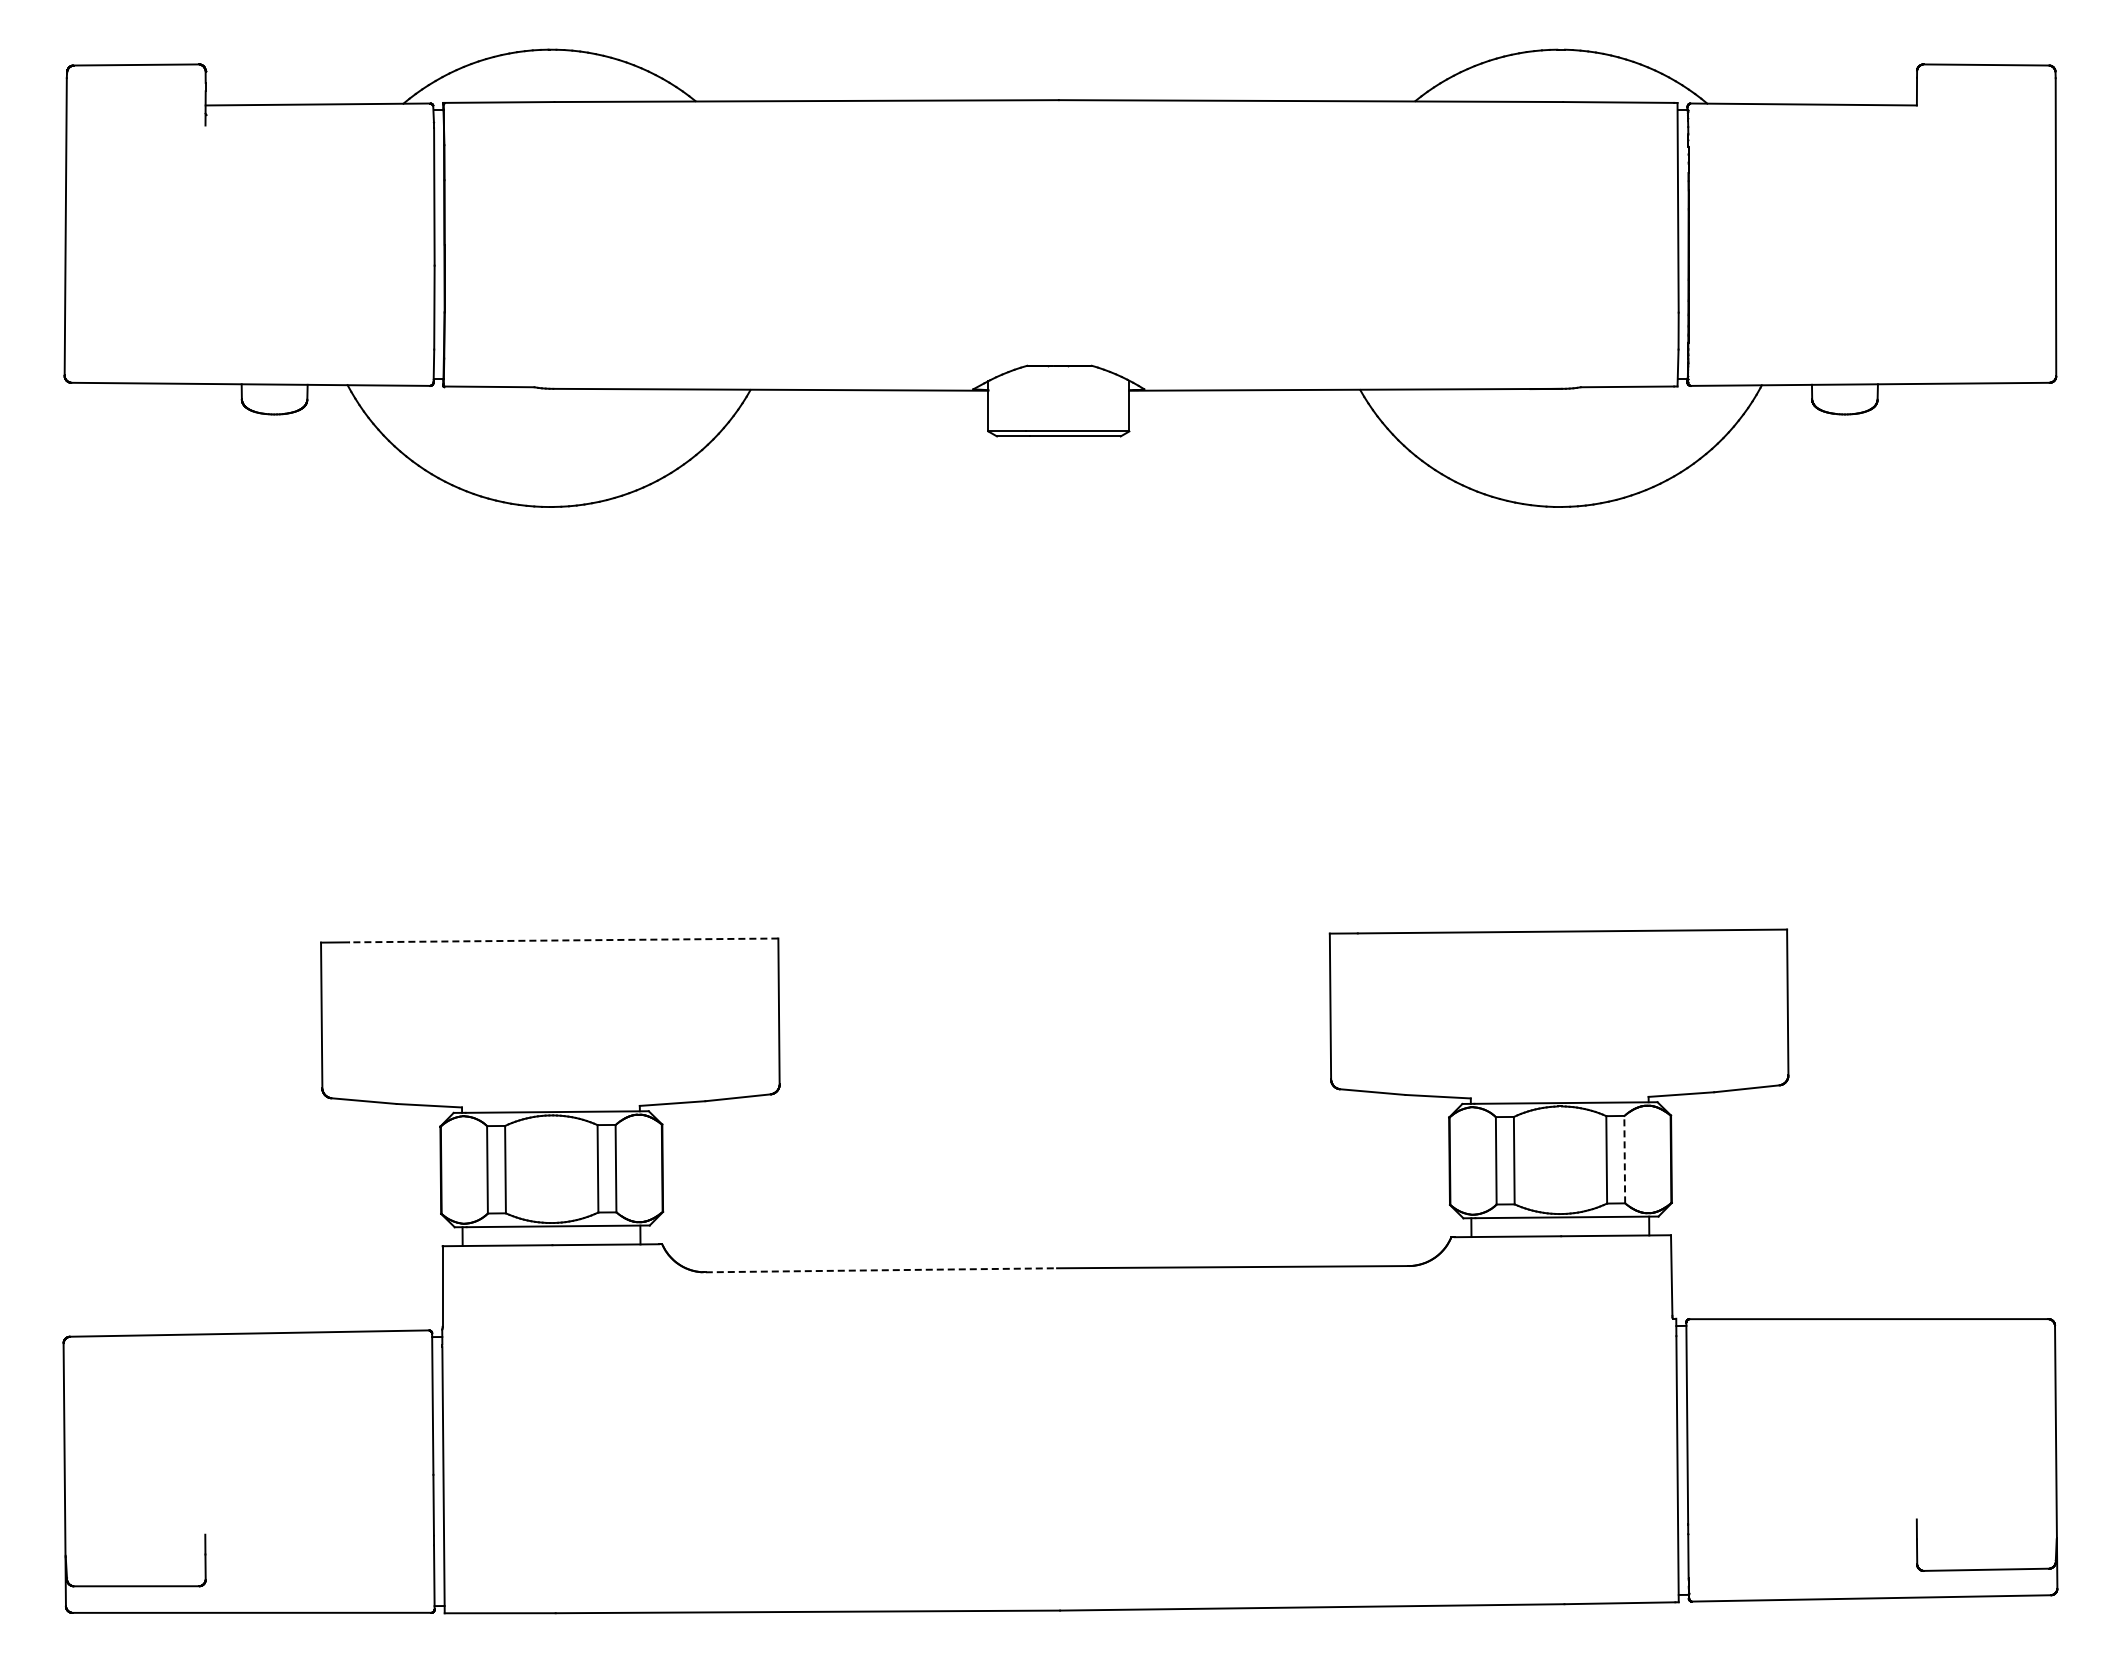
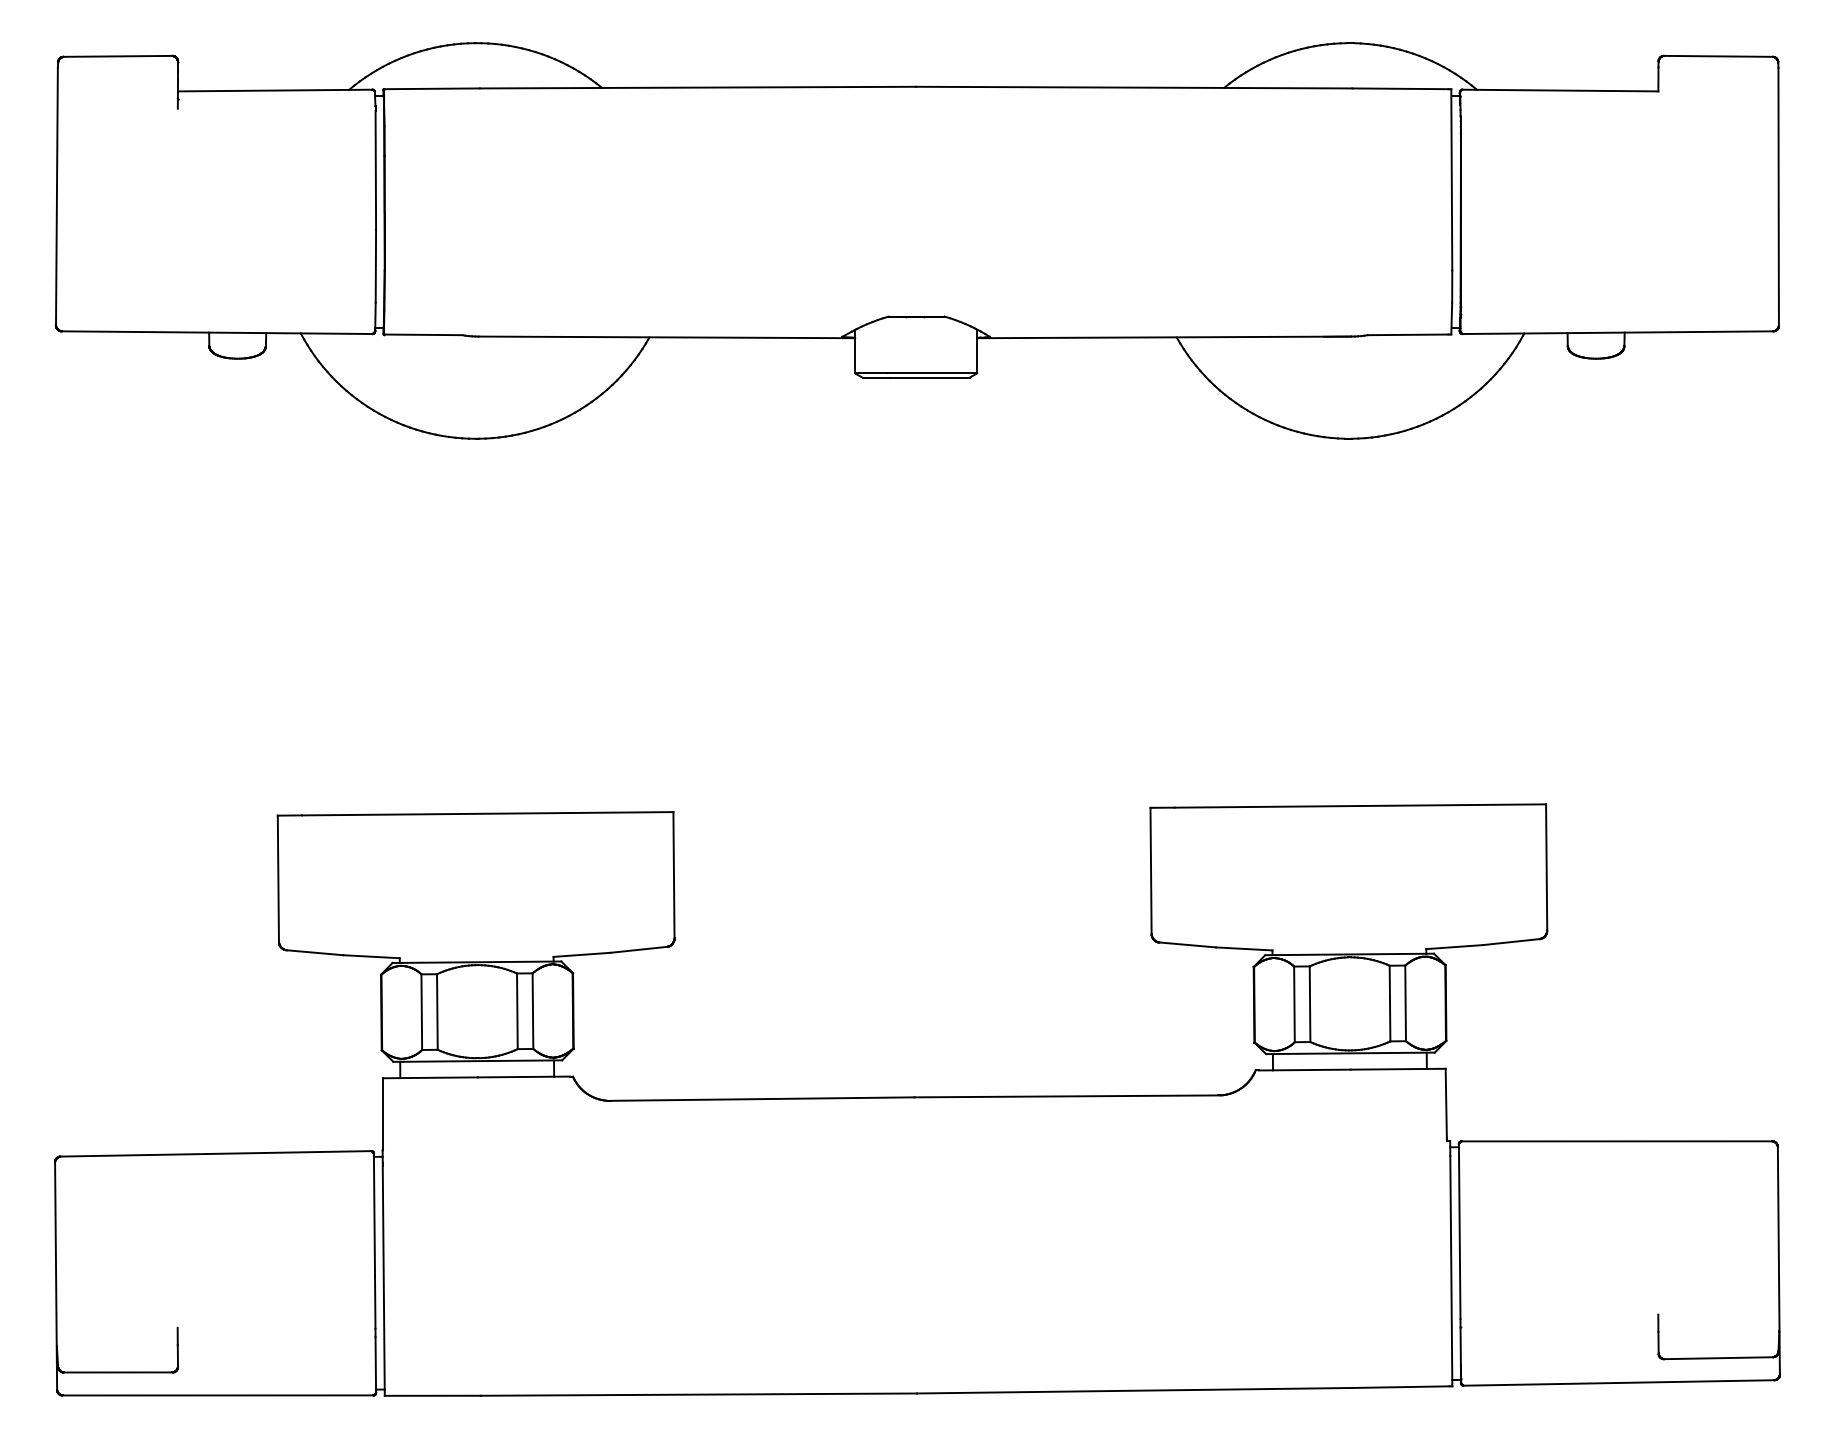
line: (563, 940) -> (487, 813), dashed -> solid
line: (1624, 1159) -> (1405, 1003), dashed -> solid
line: (881, 1270) -> (762, 1099), dashed -> solid

